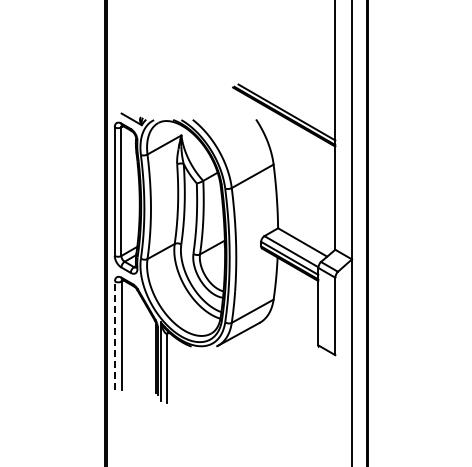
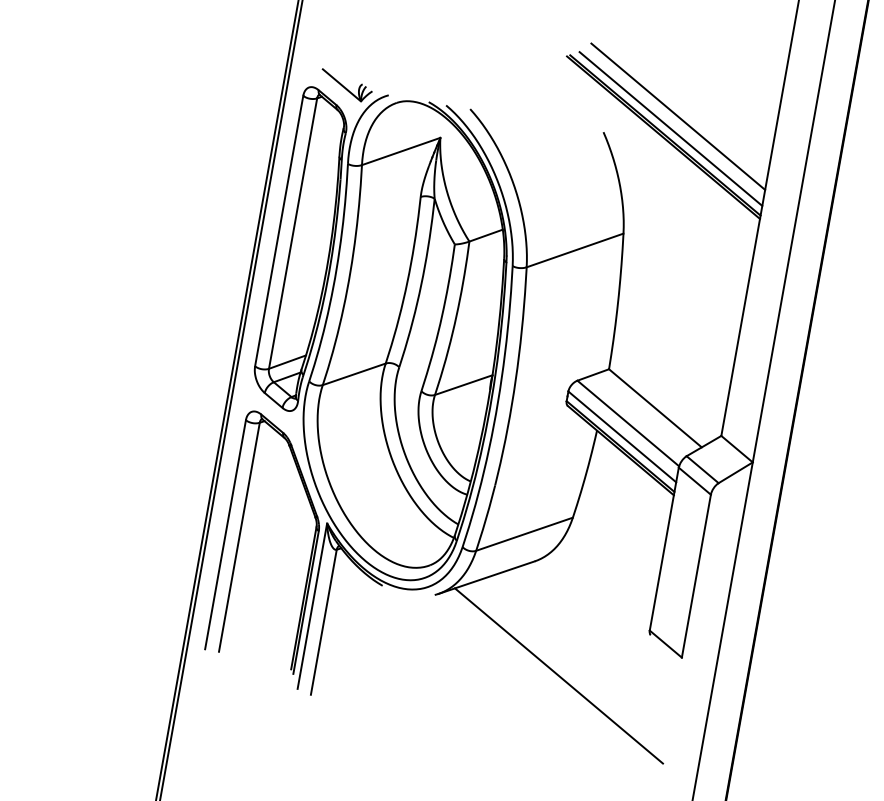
line: (289, 105) -> (679, 115), added
line: (114, 335) -> (224, 533), dashed -> solid
line: (280, 373) -> (559, 675), added

